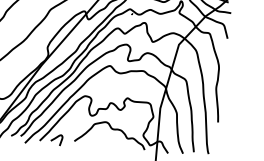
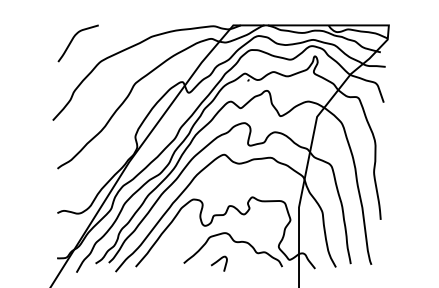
curve: (56, 138) -> (218, 261), moved

